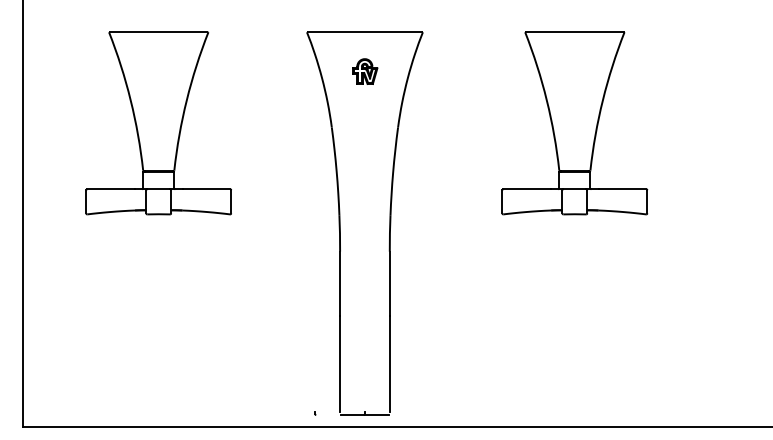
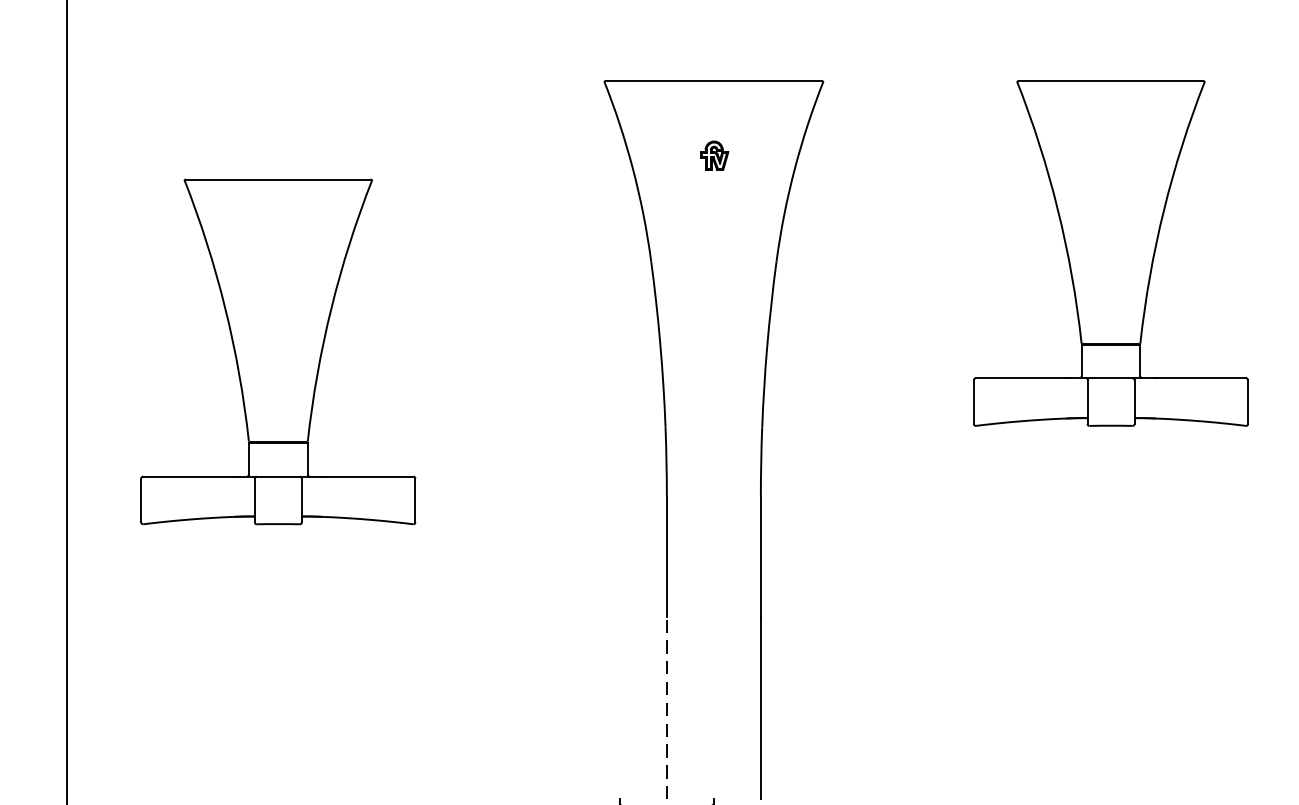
part: (365, 71) -> (714, 155), size x0.6
part: (158, 123) -> (277, 352), moved
line: (340, 363) -> (667, 707), solid -> dashed

